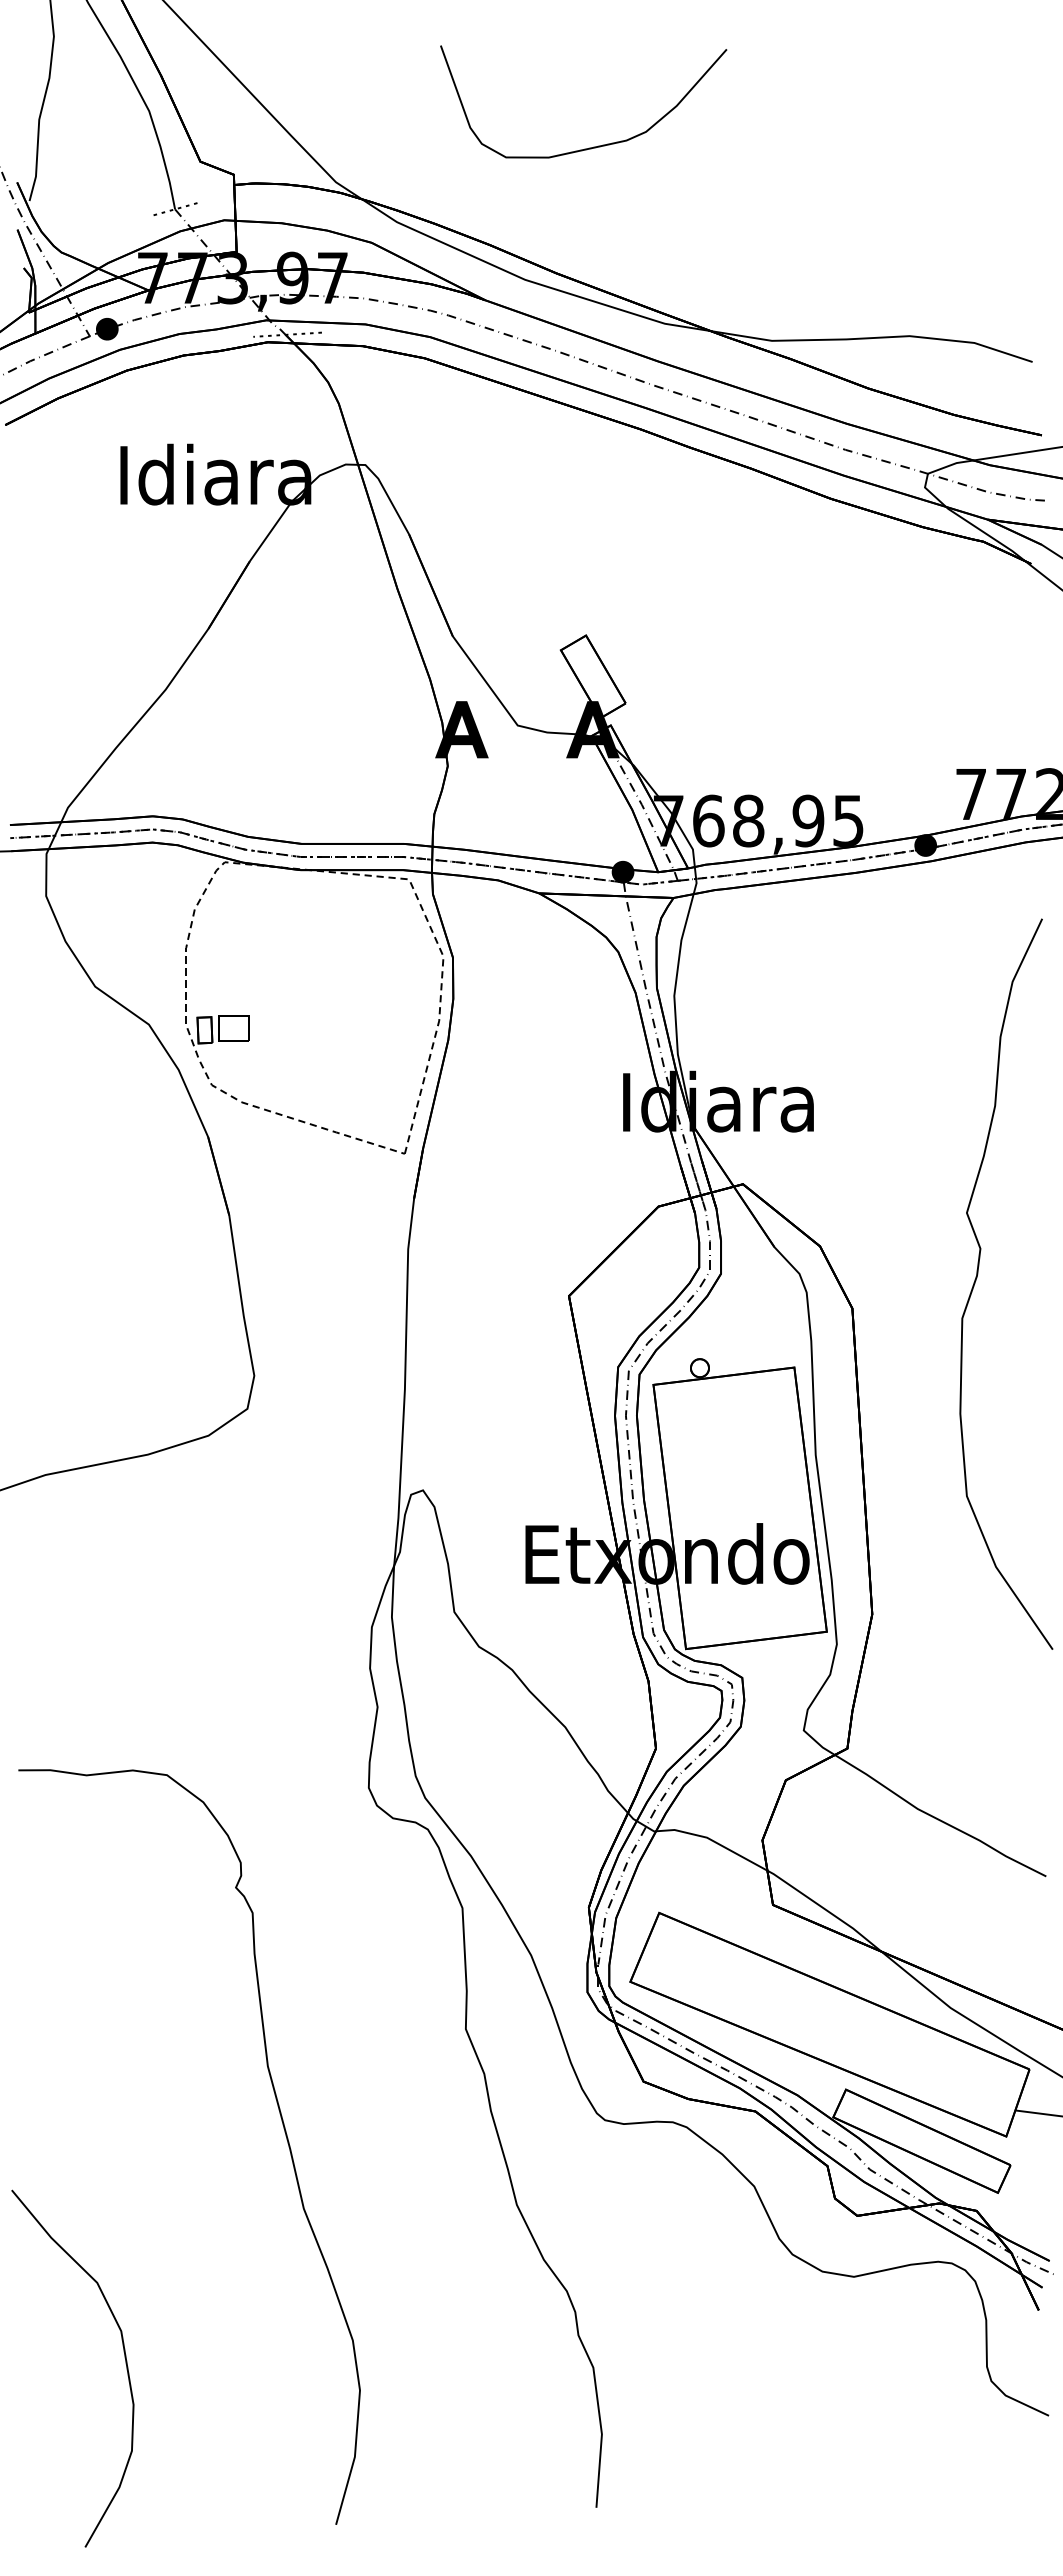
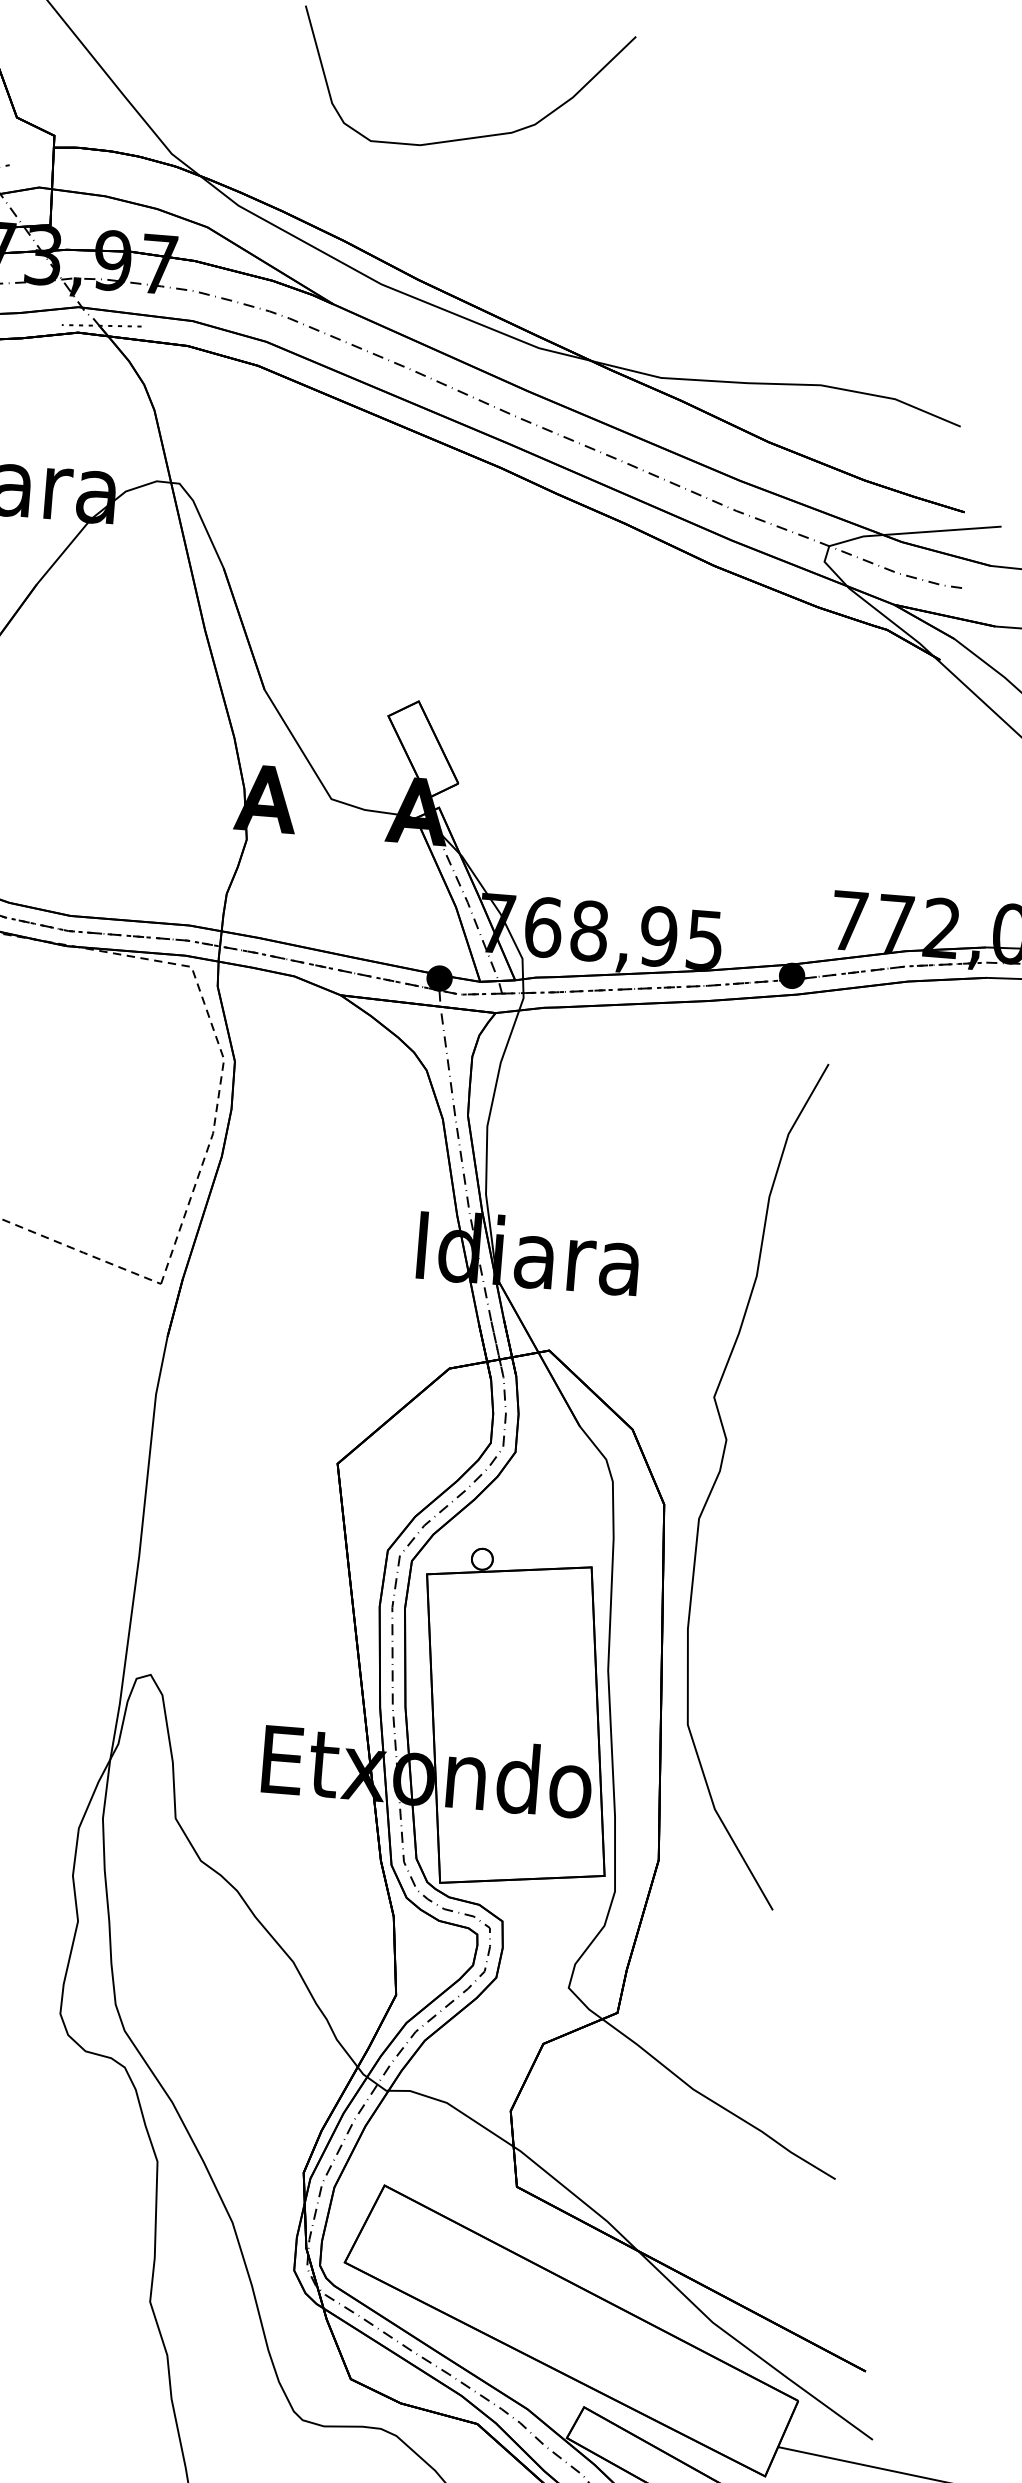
curve: (978, 1274) -> (721, 1469), moved

